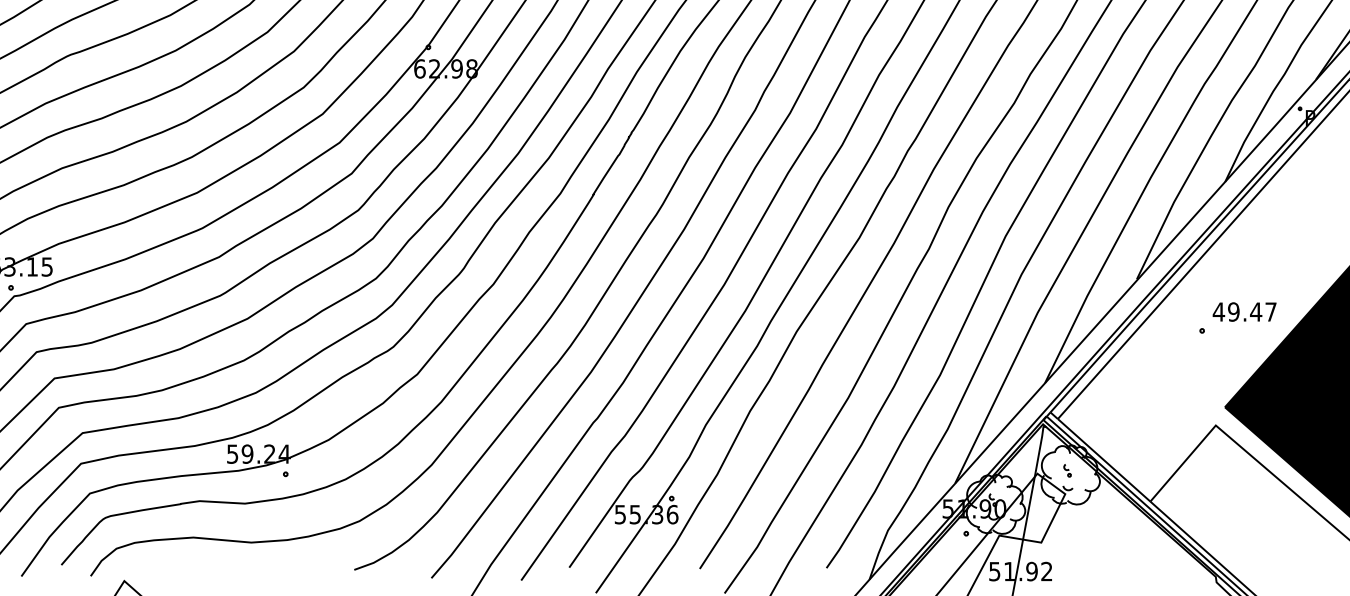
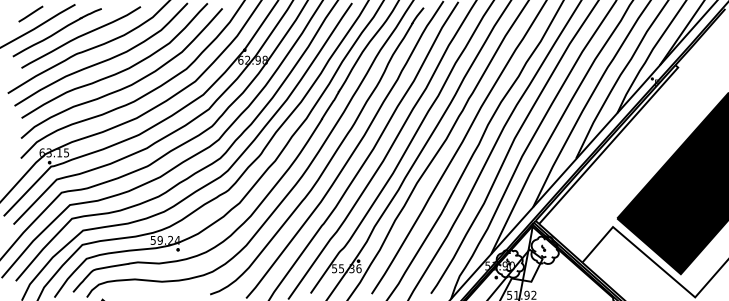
part: (1236, 317) -> (622, 176), removed

